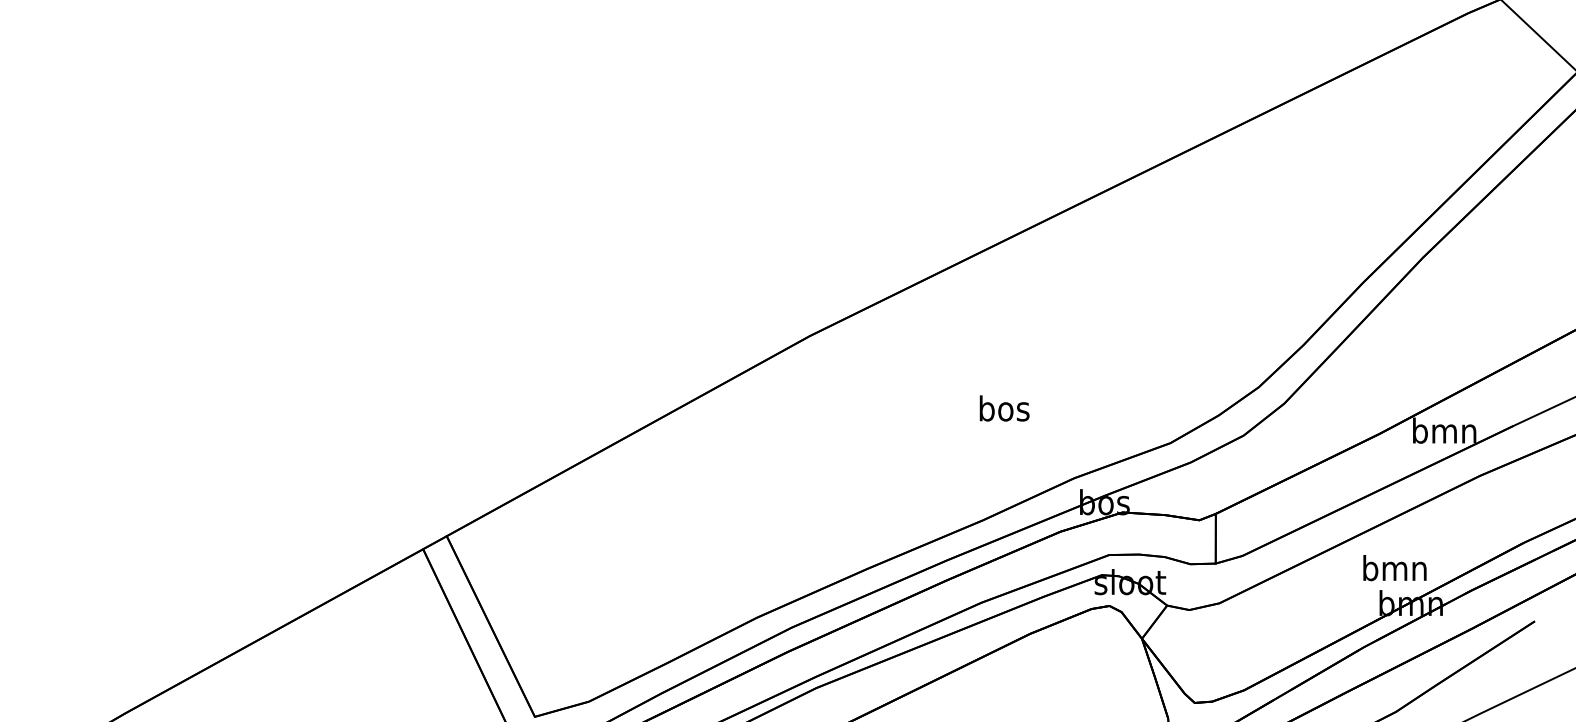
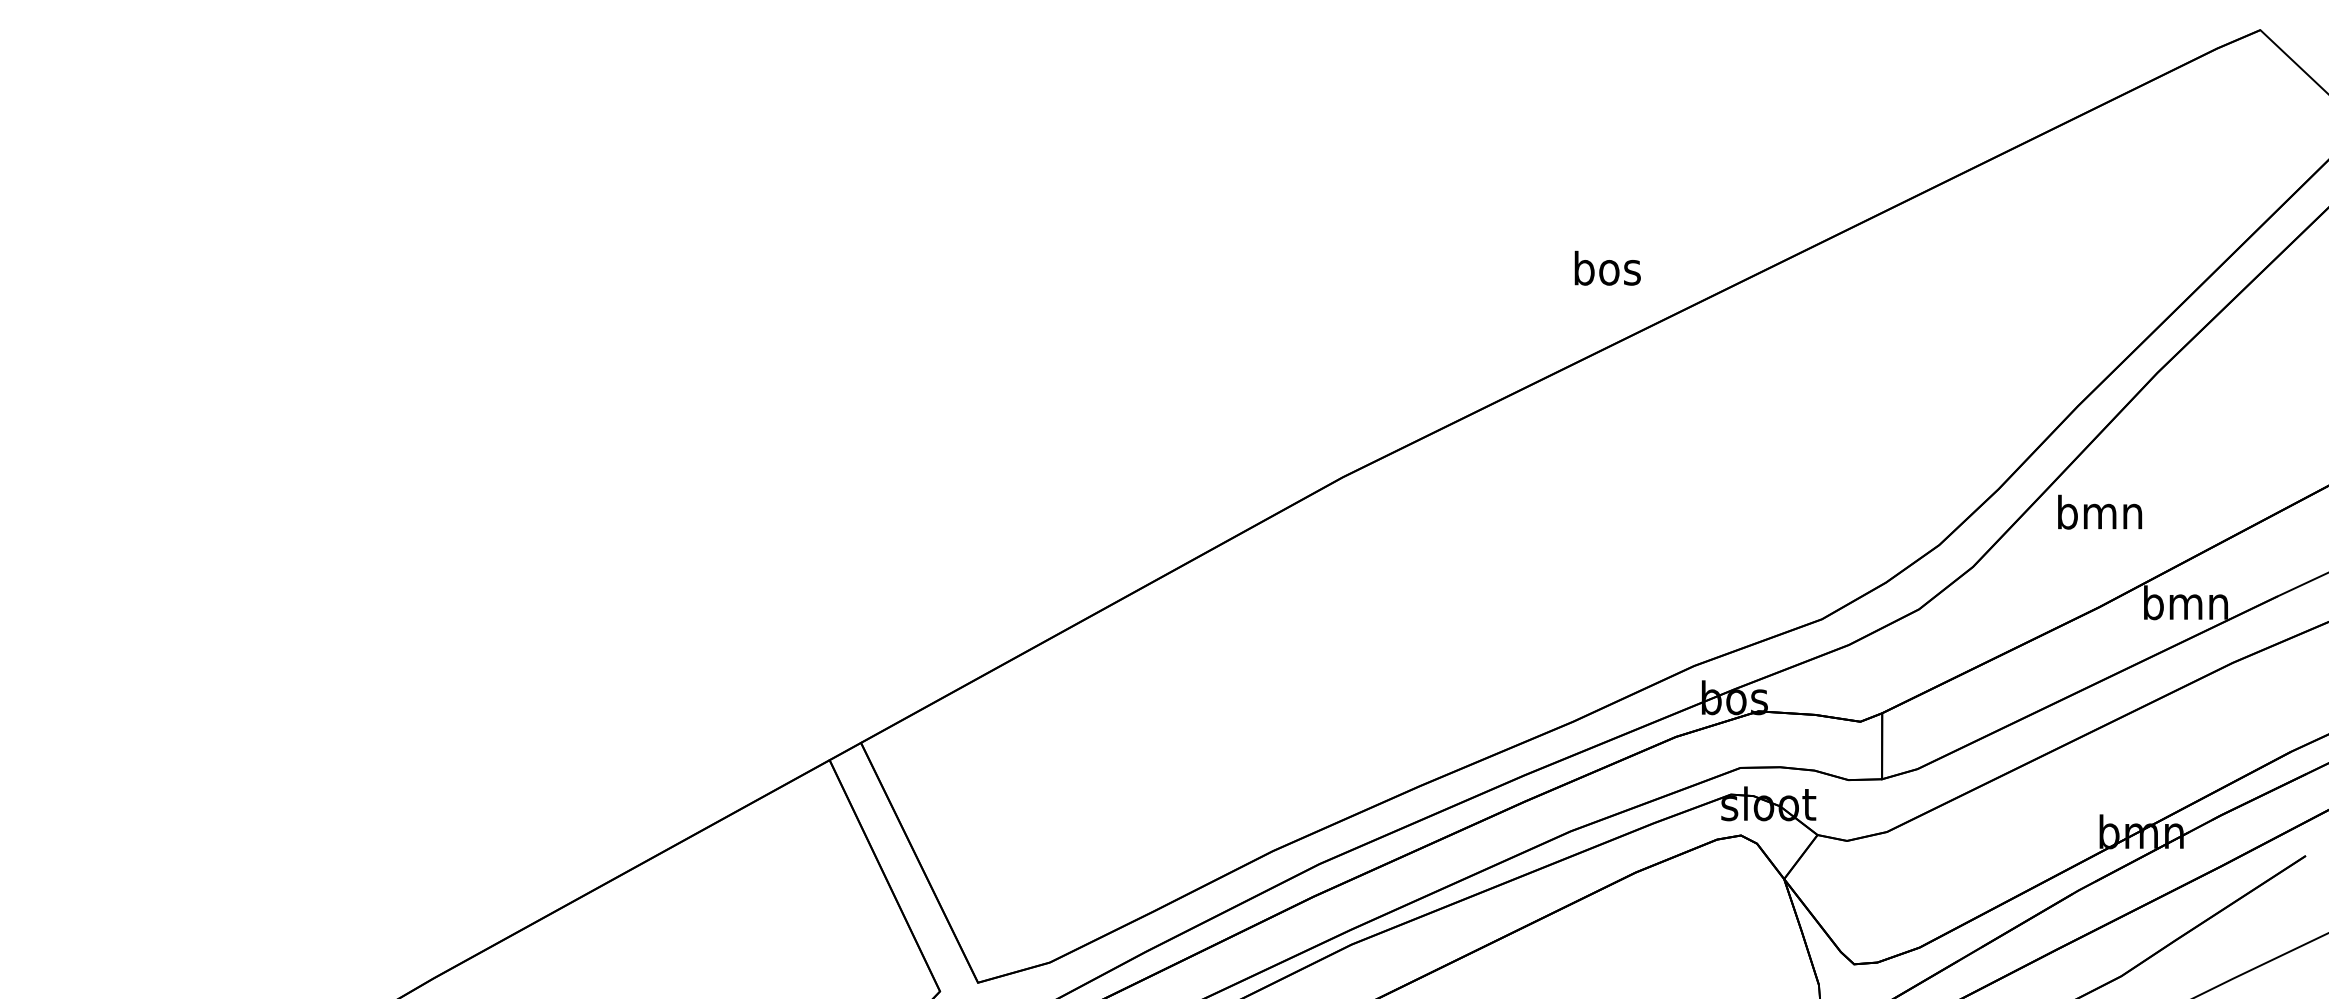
text: (1004, 407) -> (1607, 267), moved
text: (1395, 567) -> (2100, 511), moved

